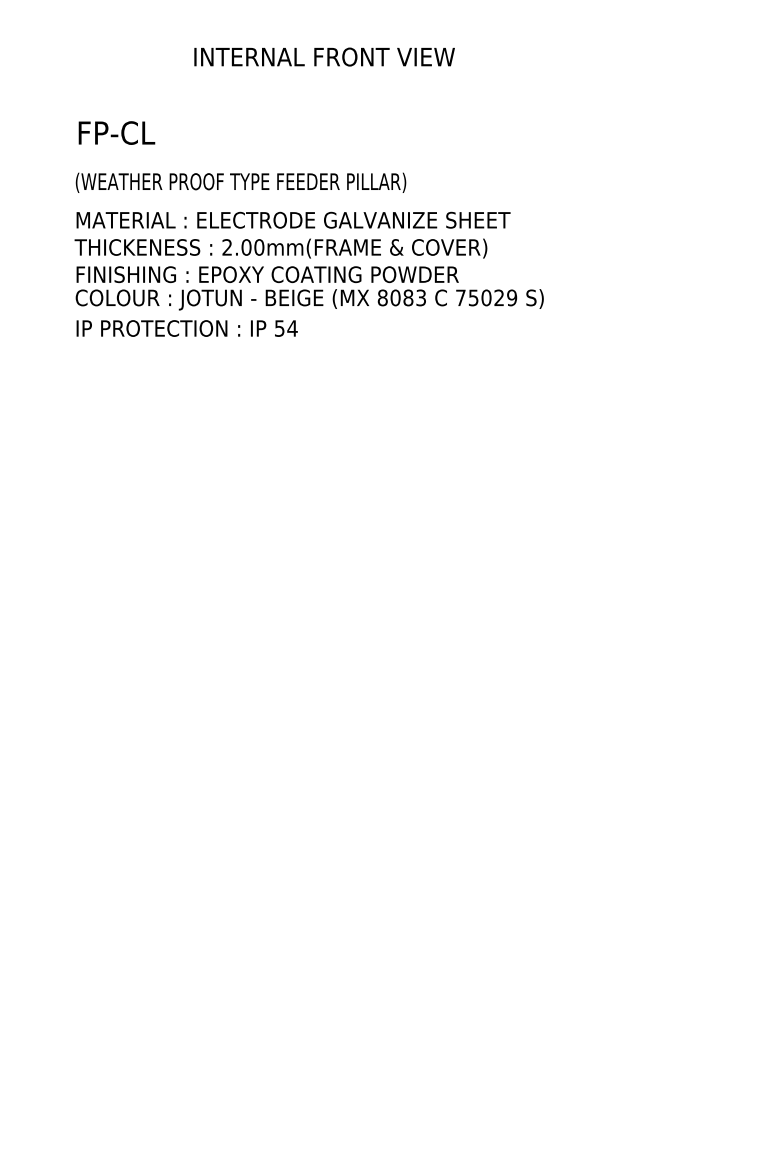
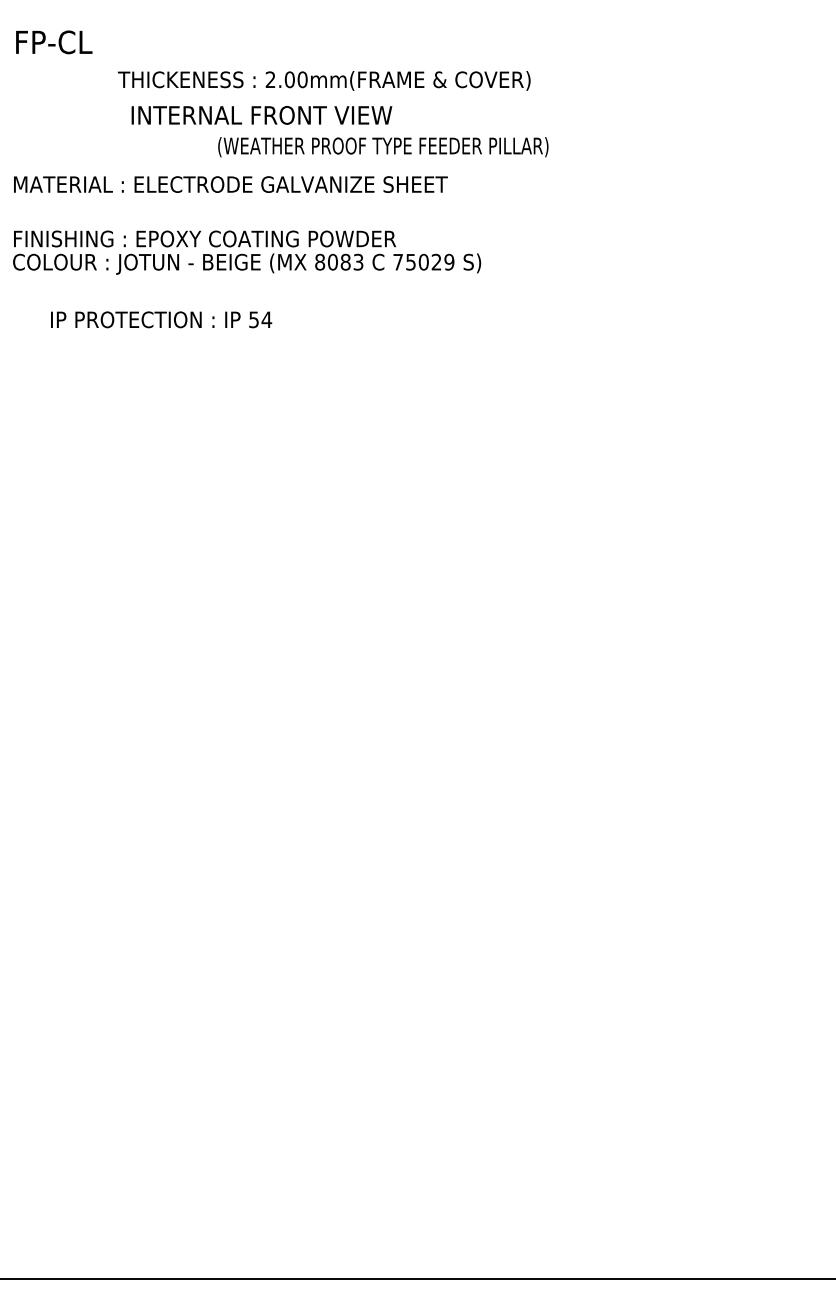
text: (324, 57) -> (261, 115), moved
text: (117, 133) -> (54, 42), moved
text: (241, 183) -> (383, 147), moved
text: (281, 248) -> (324, 80), moved
text: (187, 328) -> (161, 319), moved

